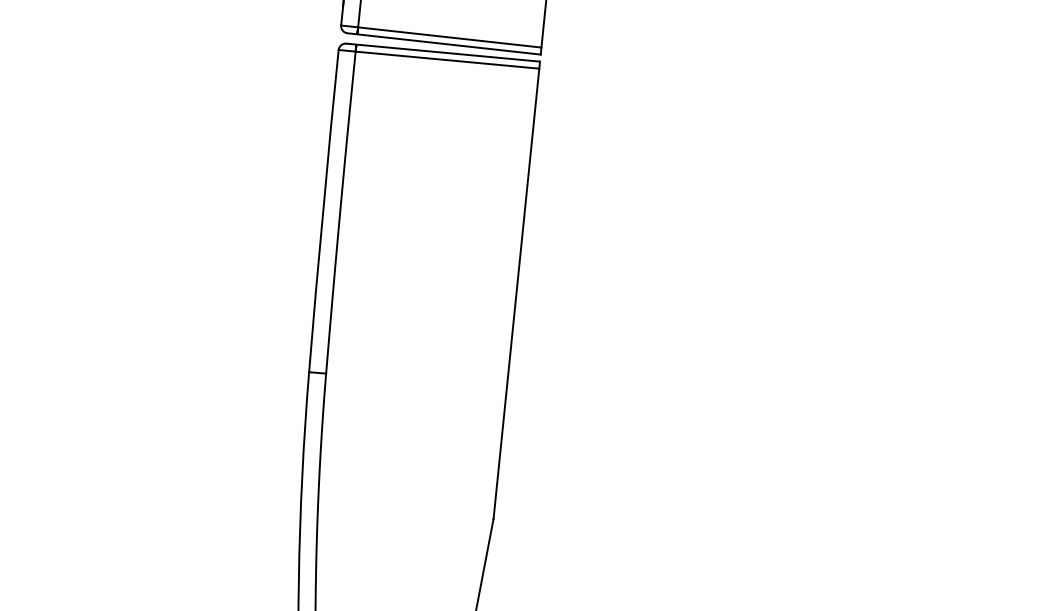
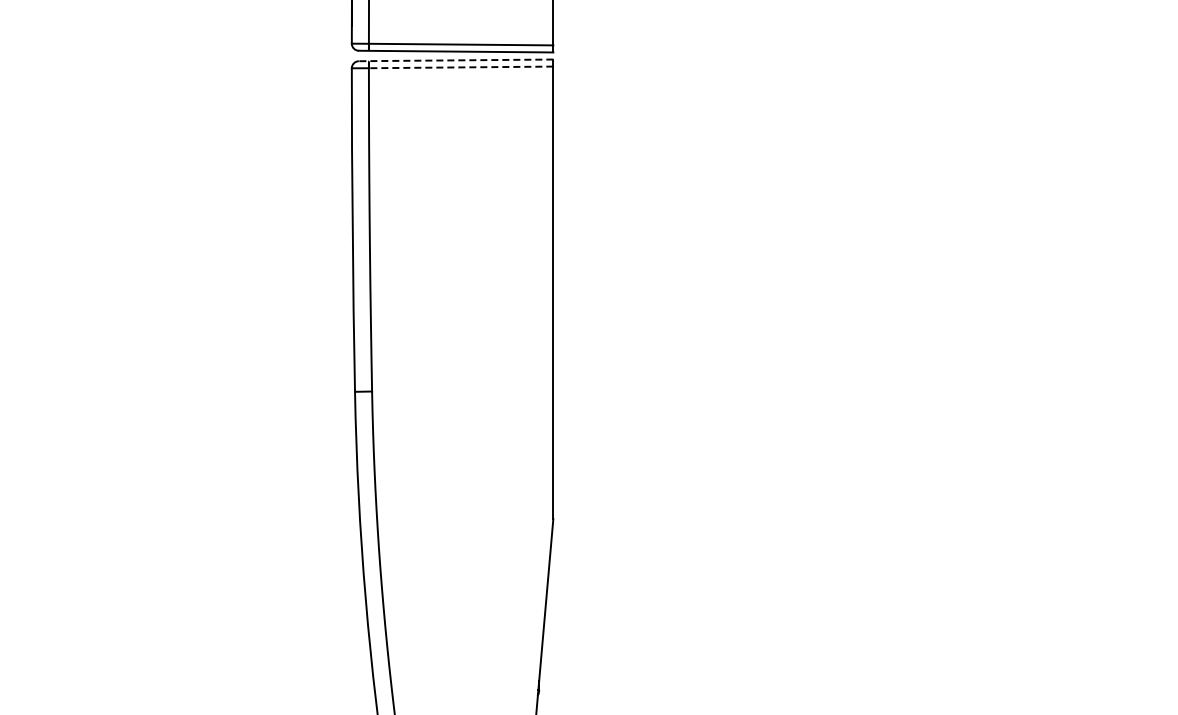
line: (442, 52) -> (455, 60), solid -> dashed
line: (446, 60) -> (460, 67), solid -> dashed

